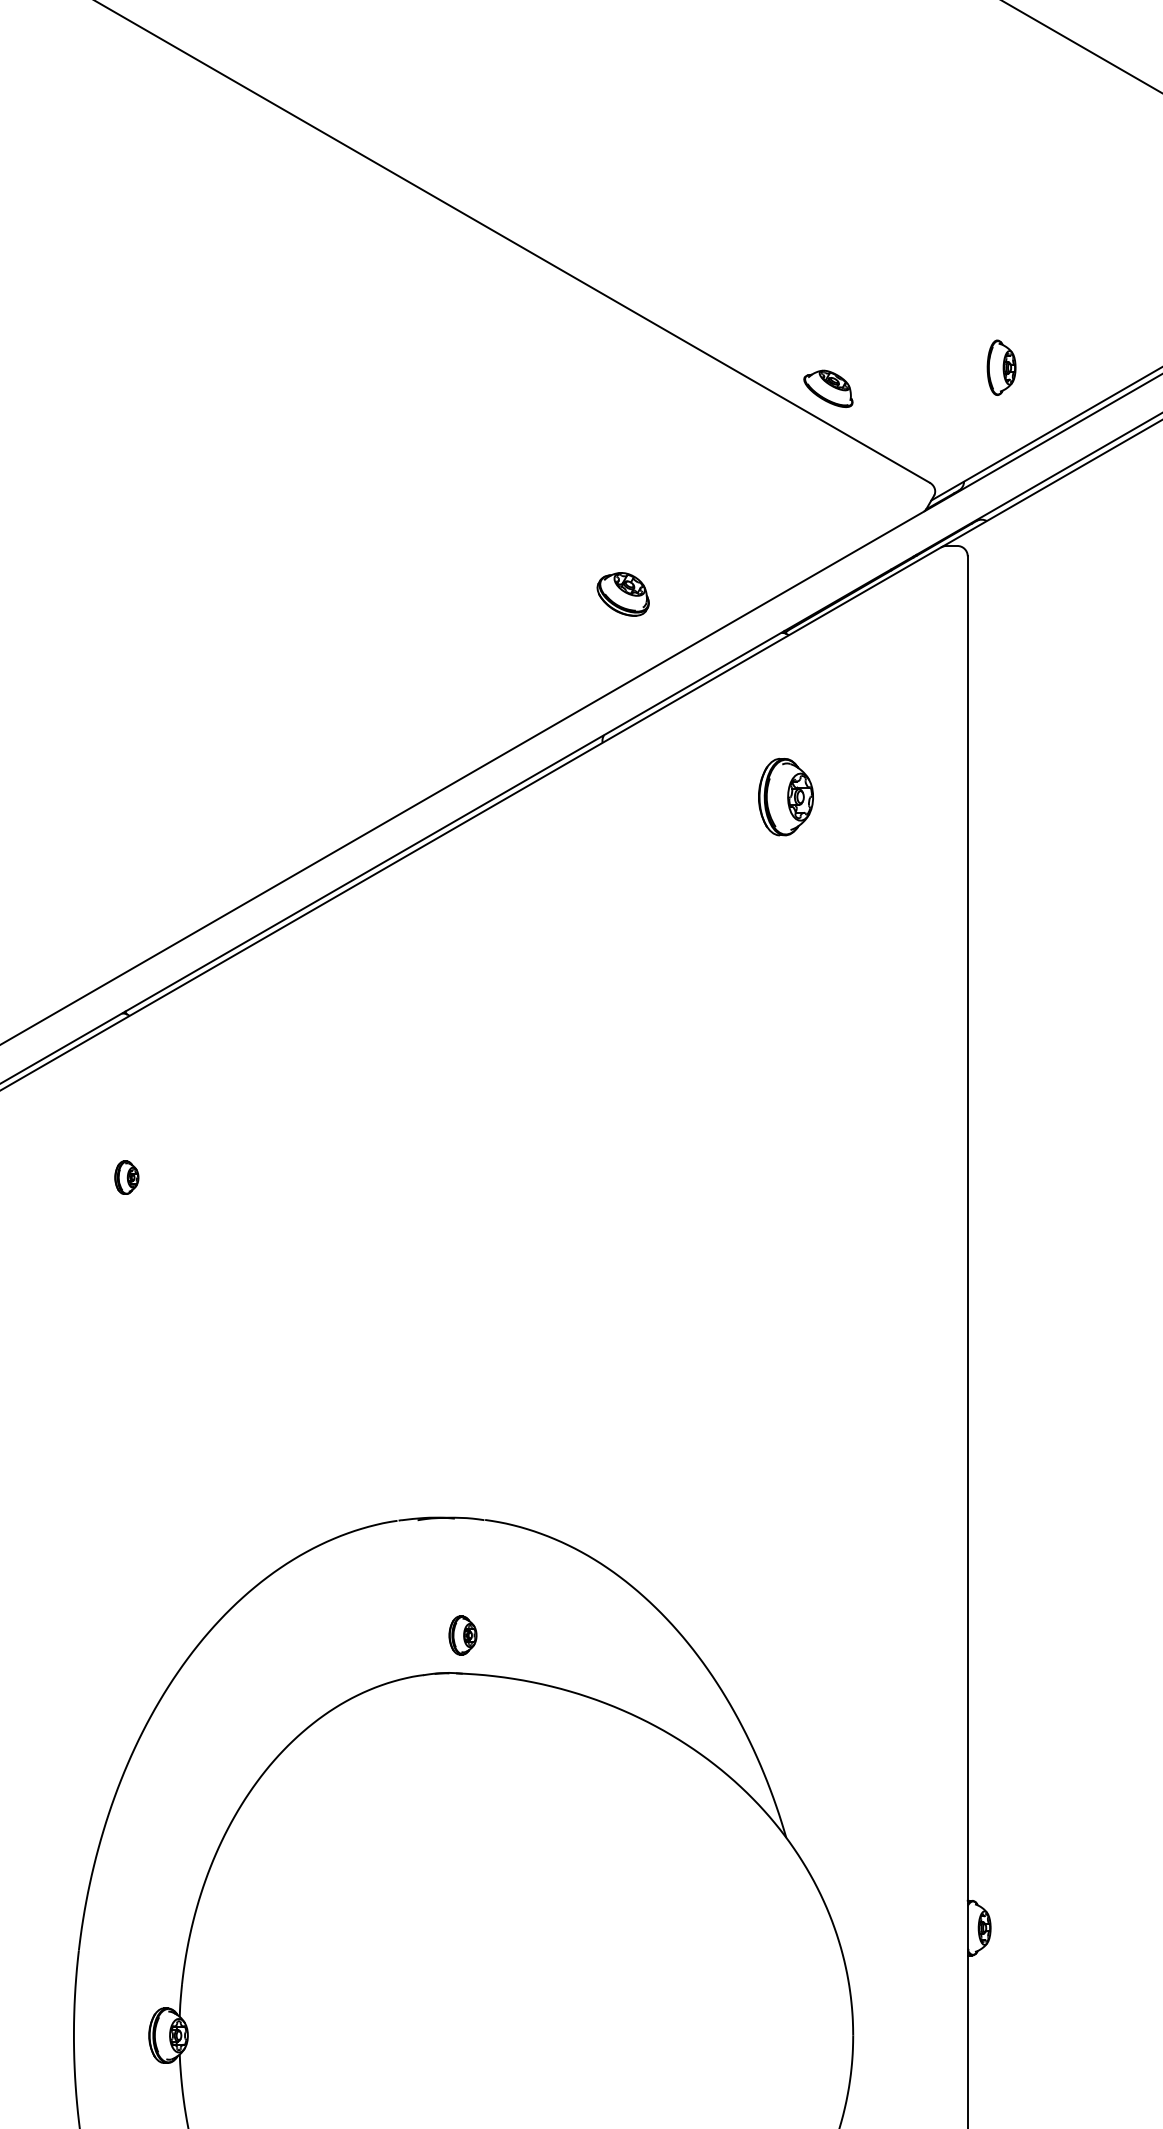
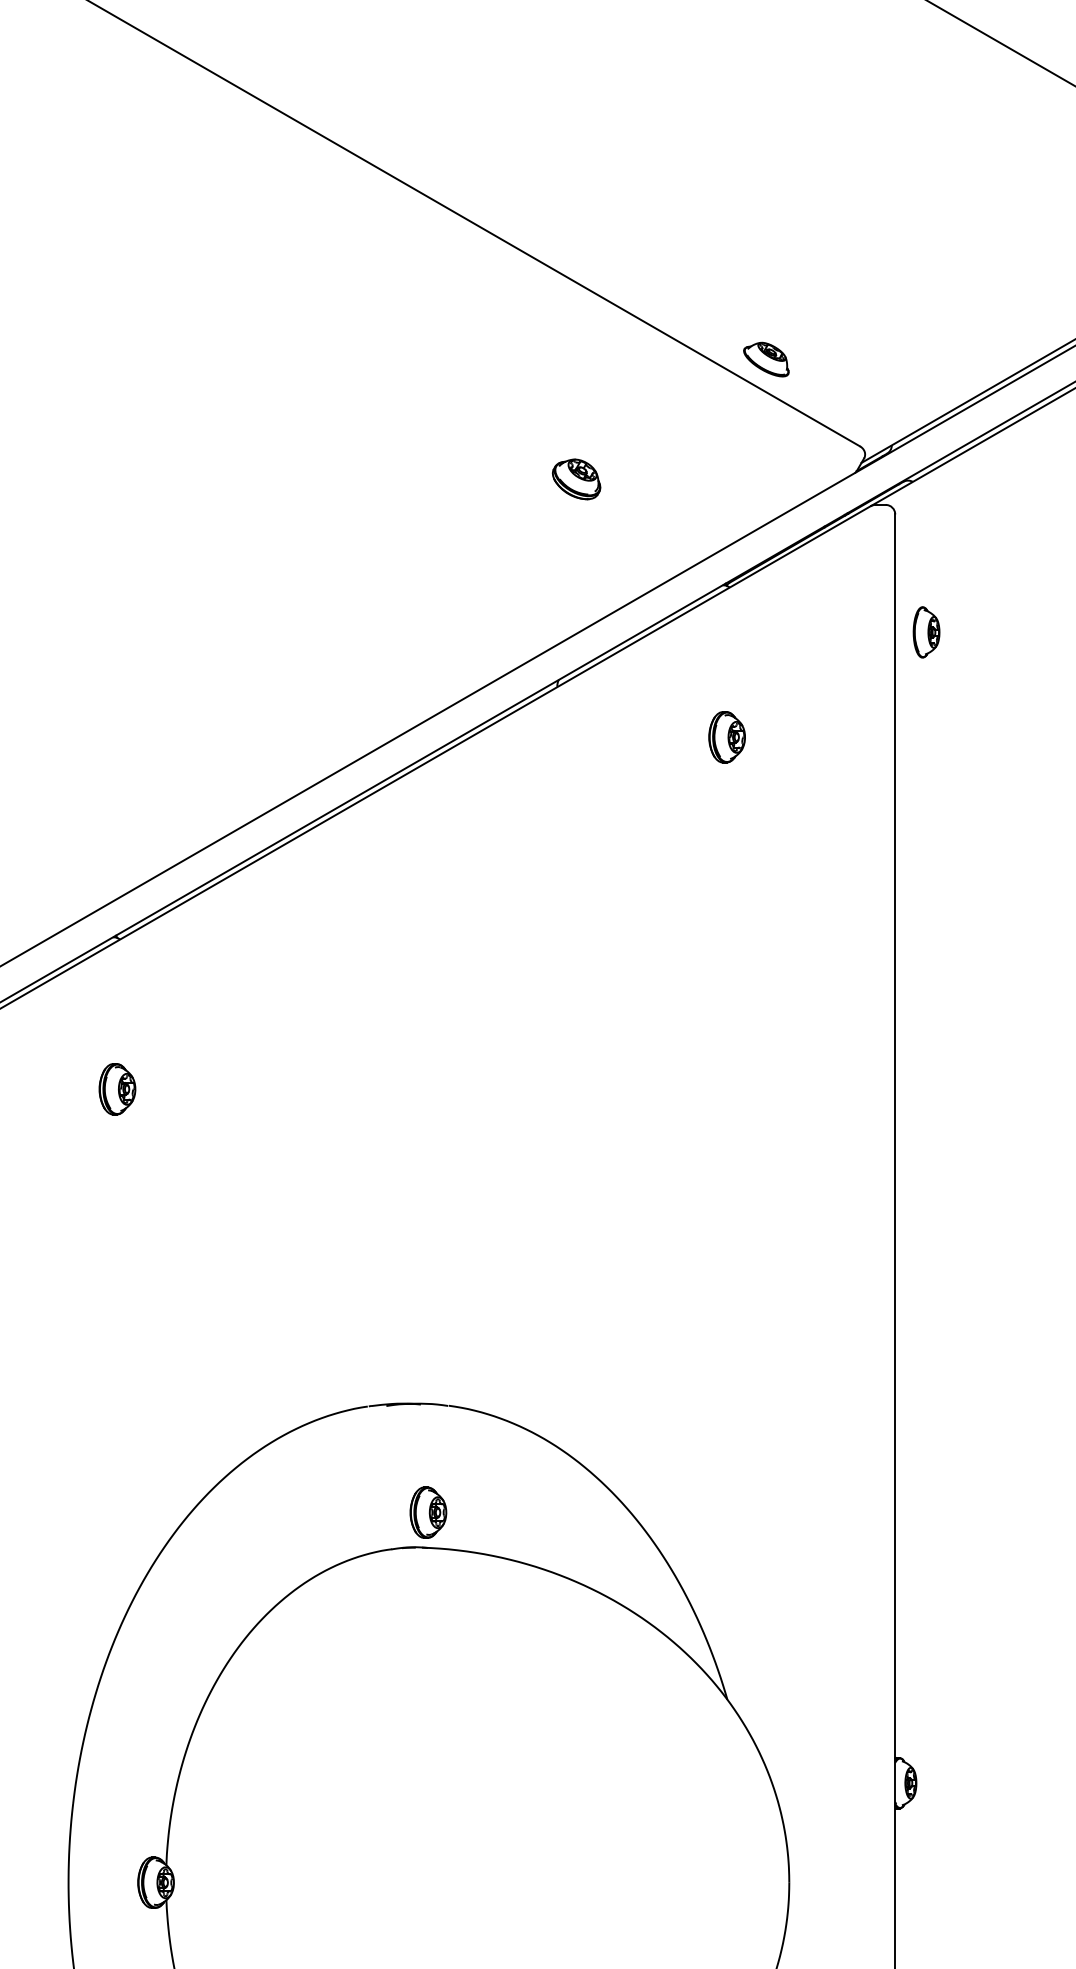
part: (1001, 367) -> (926, 632), moved
part: (622, 594) -> (575, 479), moved
part: (785, 797) -> (726, 737), size x0.71
part: (126, 1177) -> (117, 1089), size x1.67
part: (462, 1635) -> (427, 1512), size x1.43

